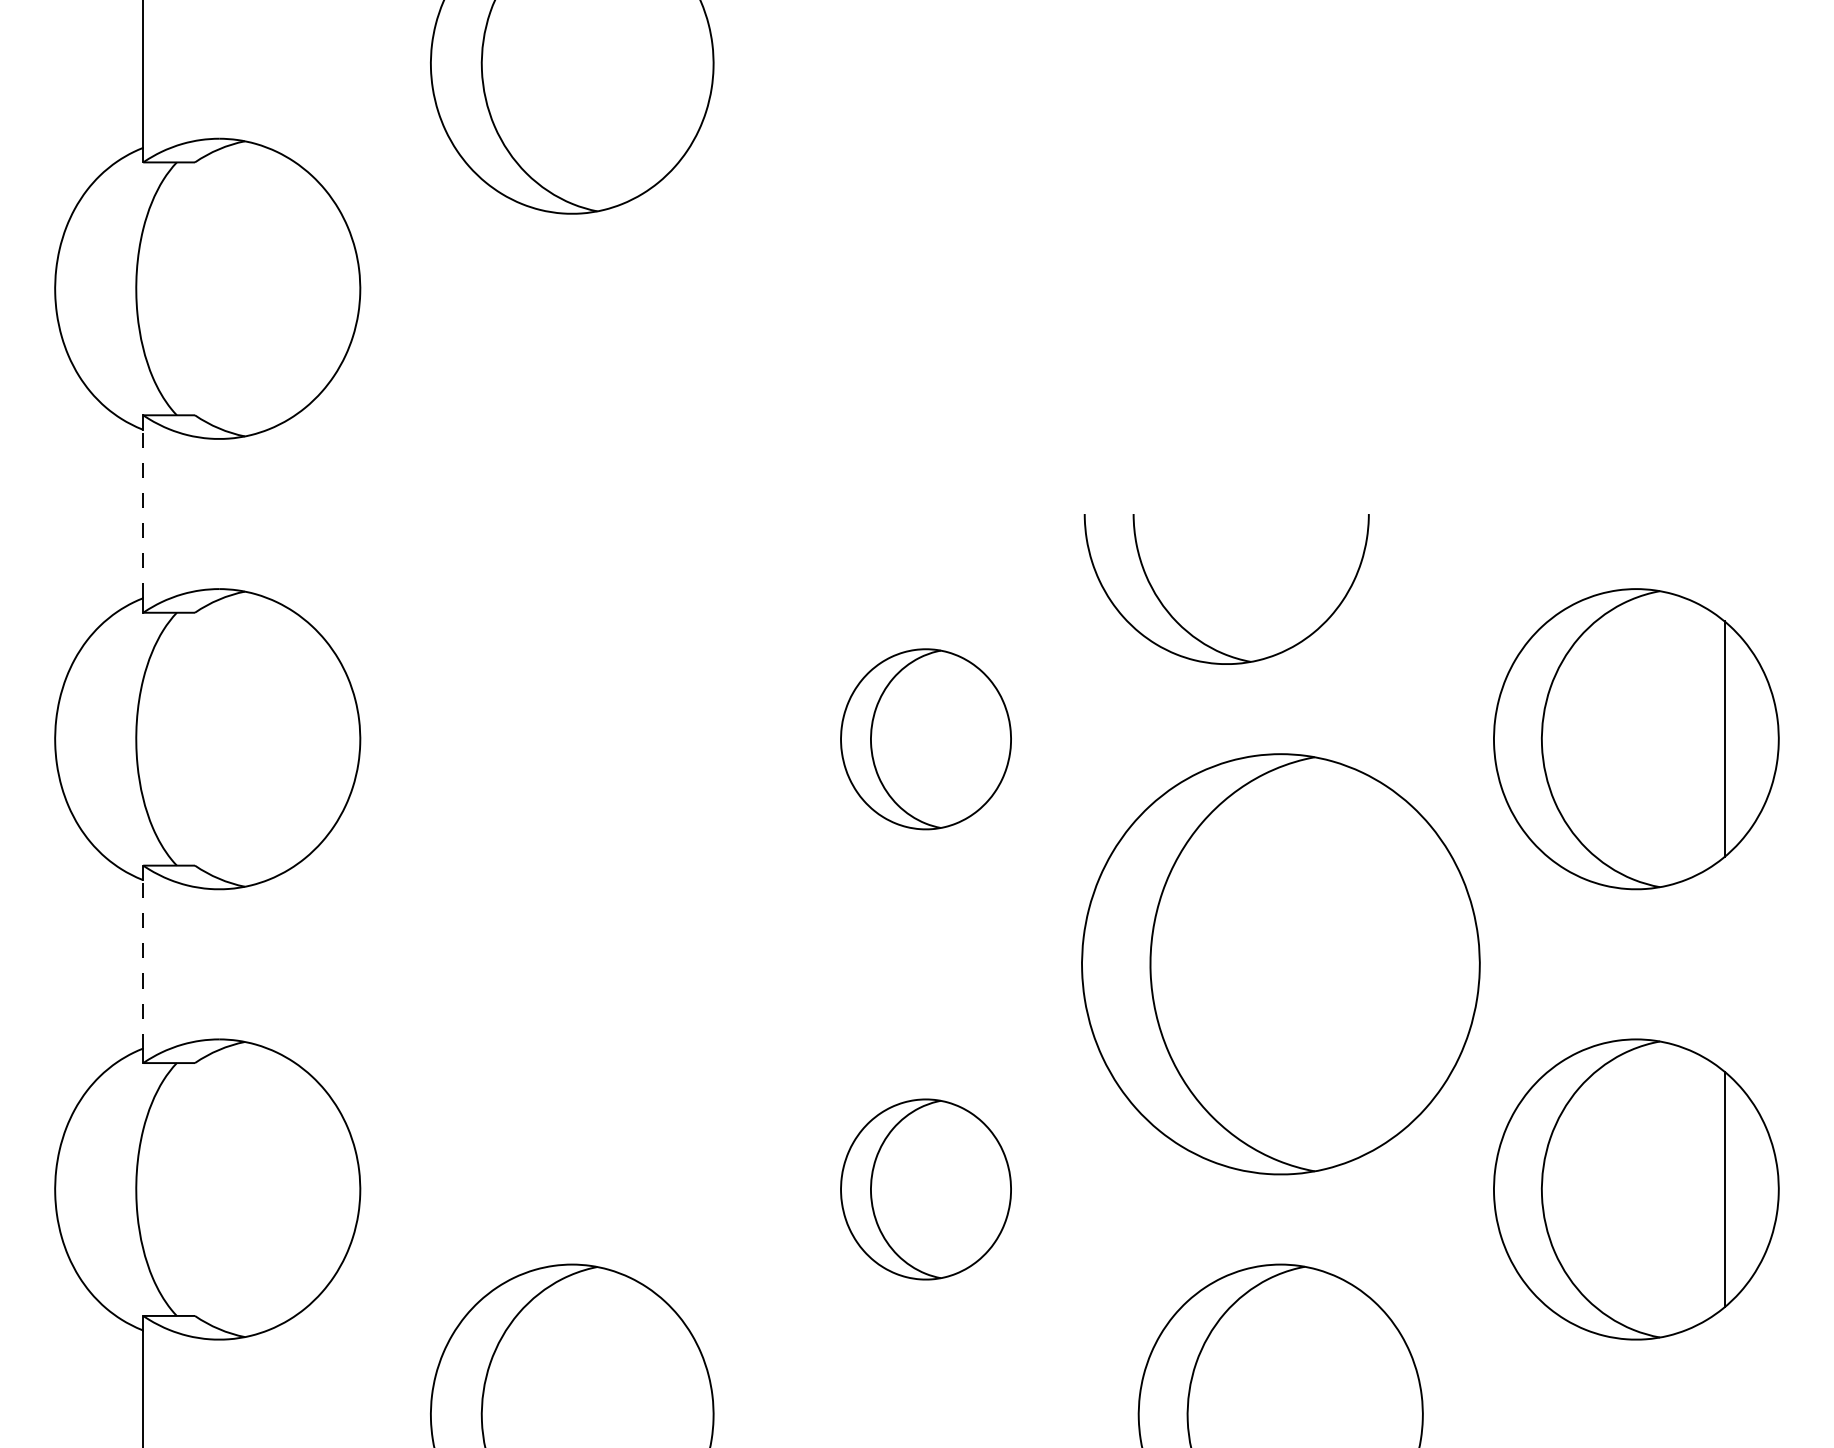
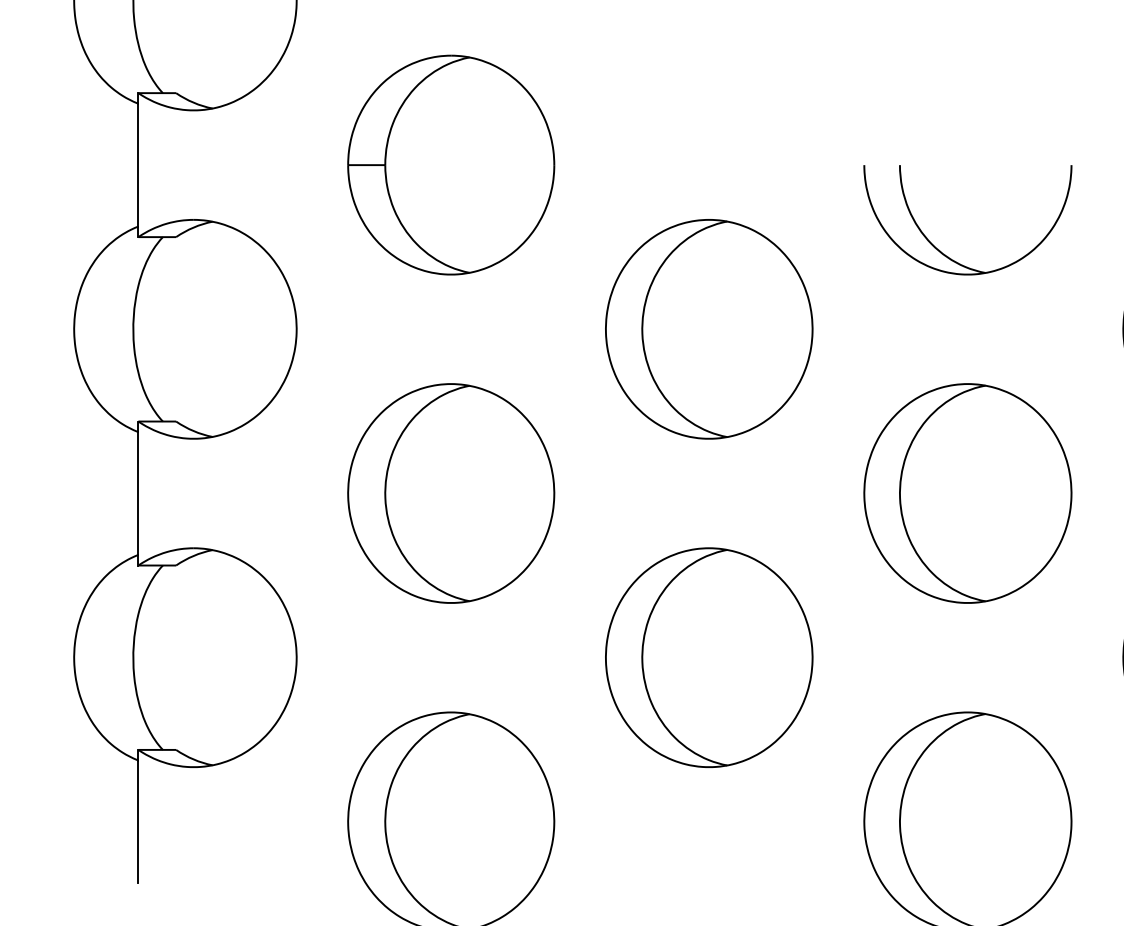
line: (143, 513) -> (138, 164), dashed -> solid
part: (572, 513) -> (451, 164), added
part: (1190, 632) -> (941, 251), moved
part: (925, 739) -> (708, 329), size x1.67
line: (143, 963) -> (138, 492), dashed -> solid
part: (572, 964) -> (451, 493), added
part: (1280, 964) -> (967, 493), size x0.71
part: (925, 1189) -> (708, 657), size x1.67

